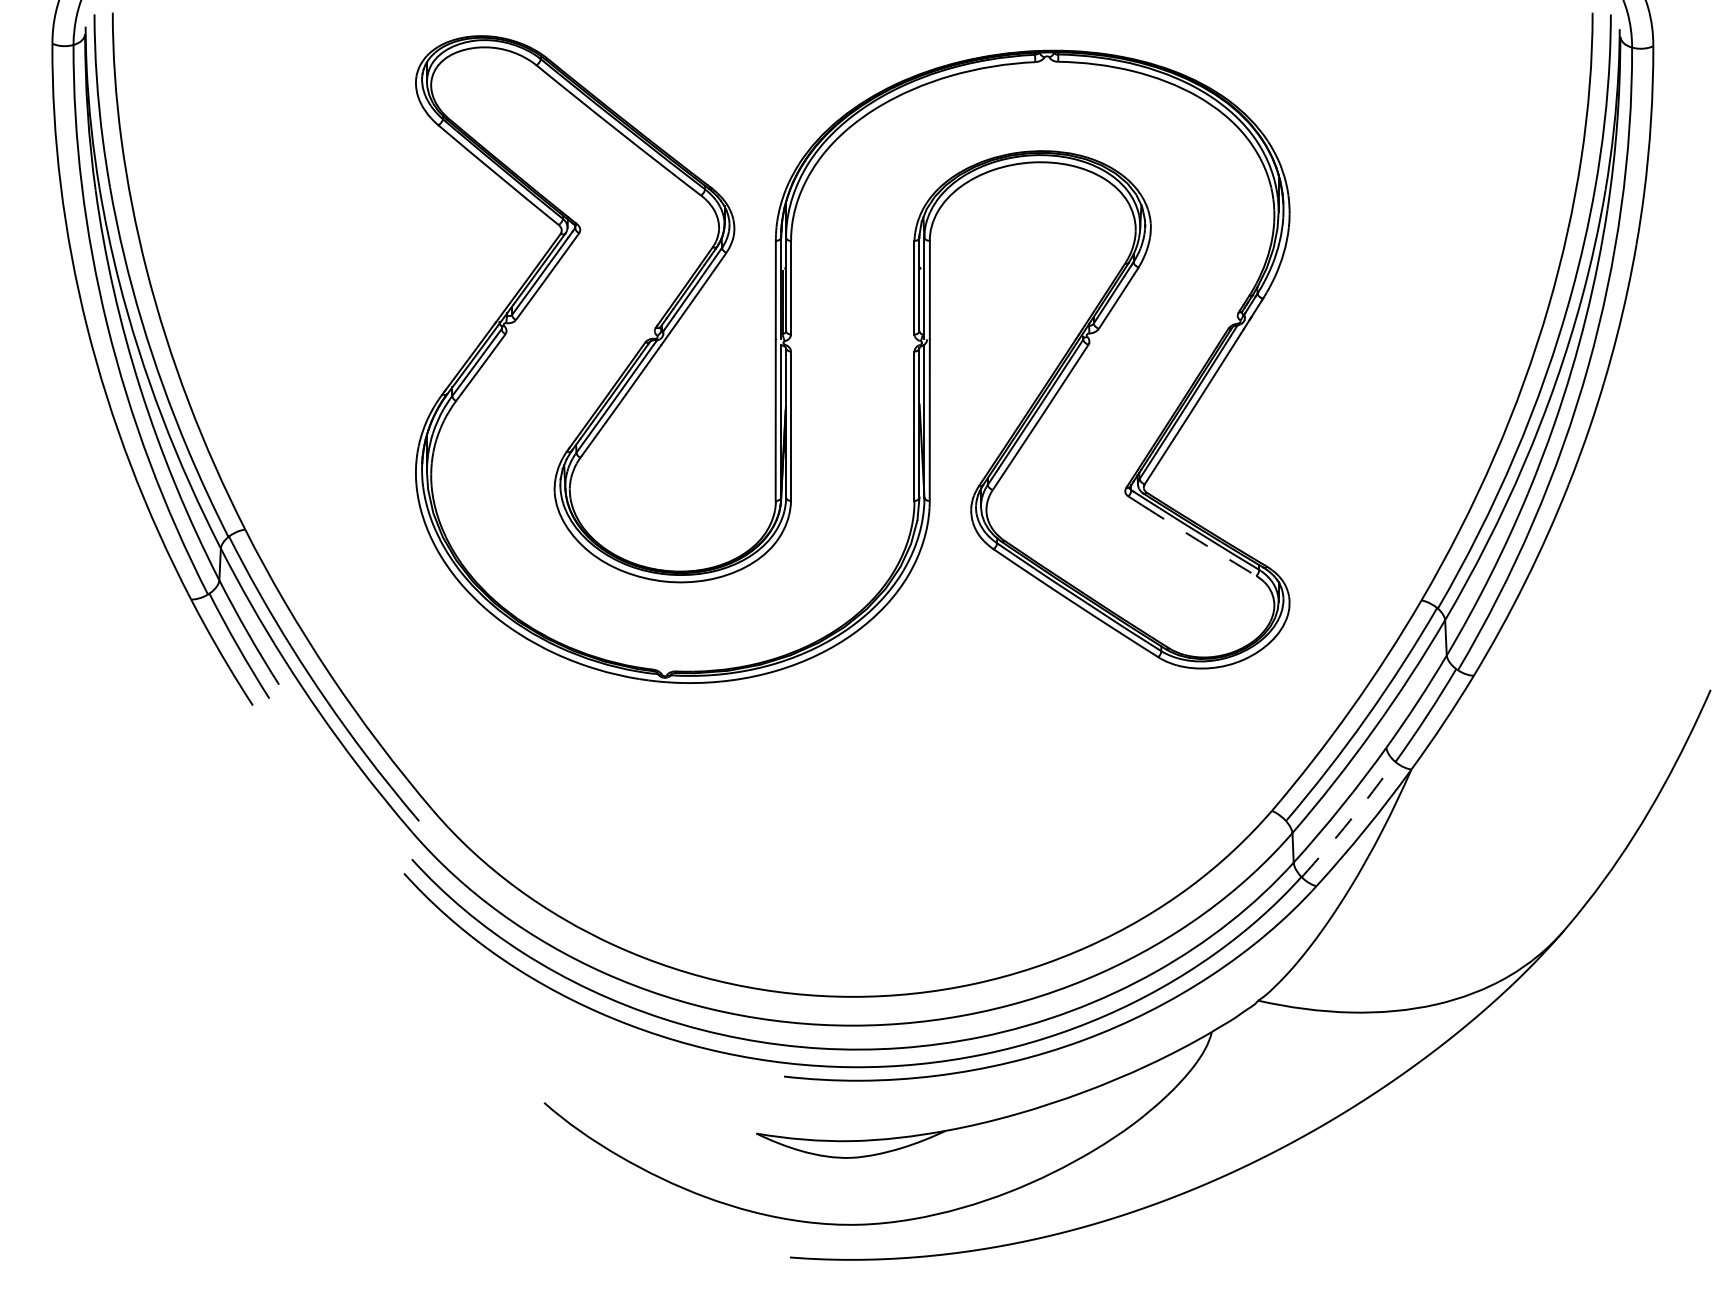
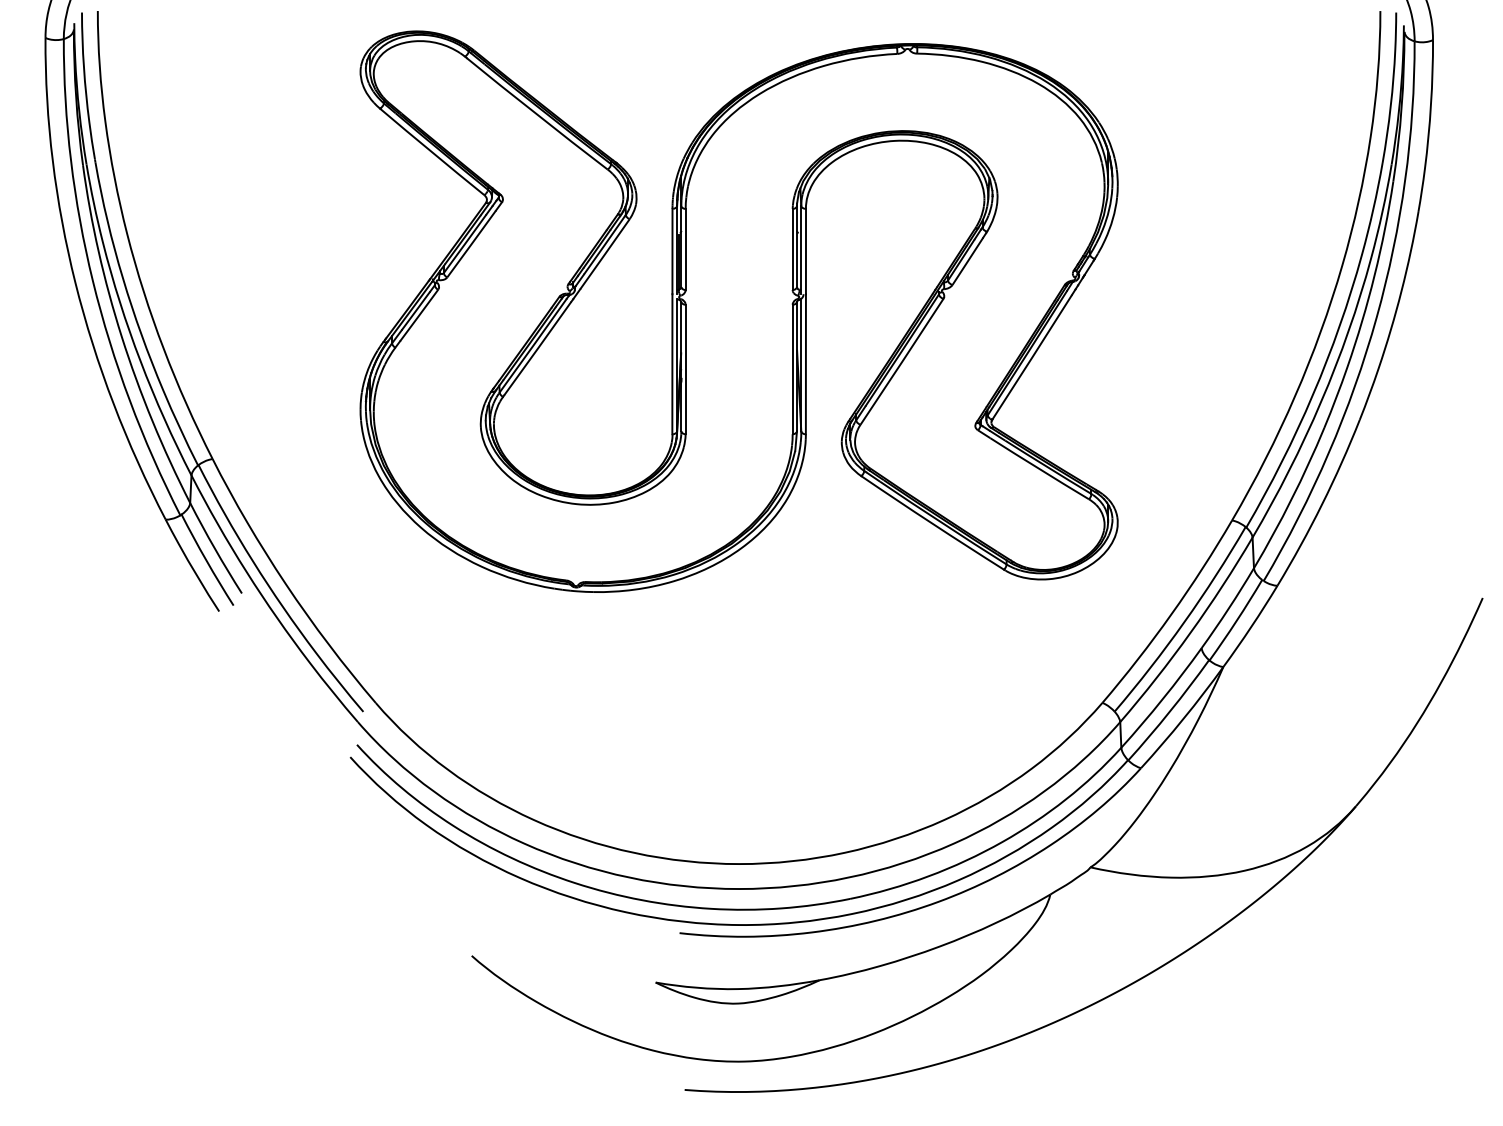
arc: (1199, 541) -> (1039, 469), dashed -> solid
arc: (1350, 820) -> (1170, 711), dashed -> solid

